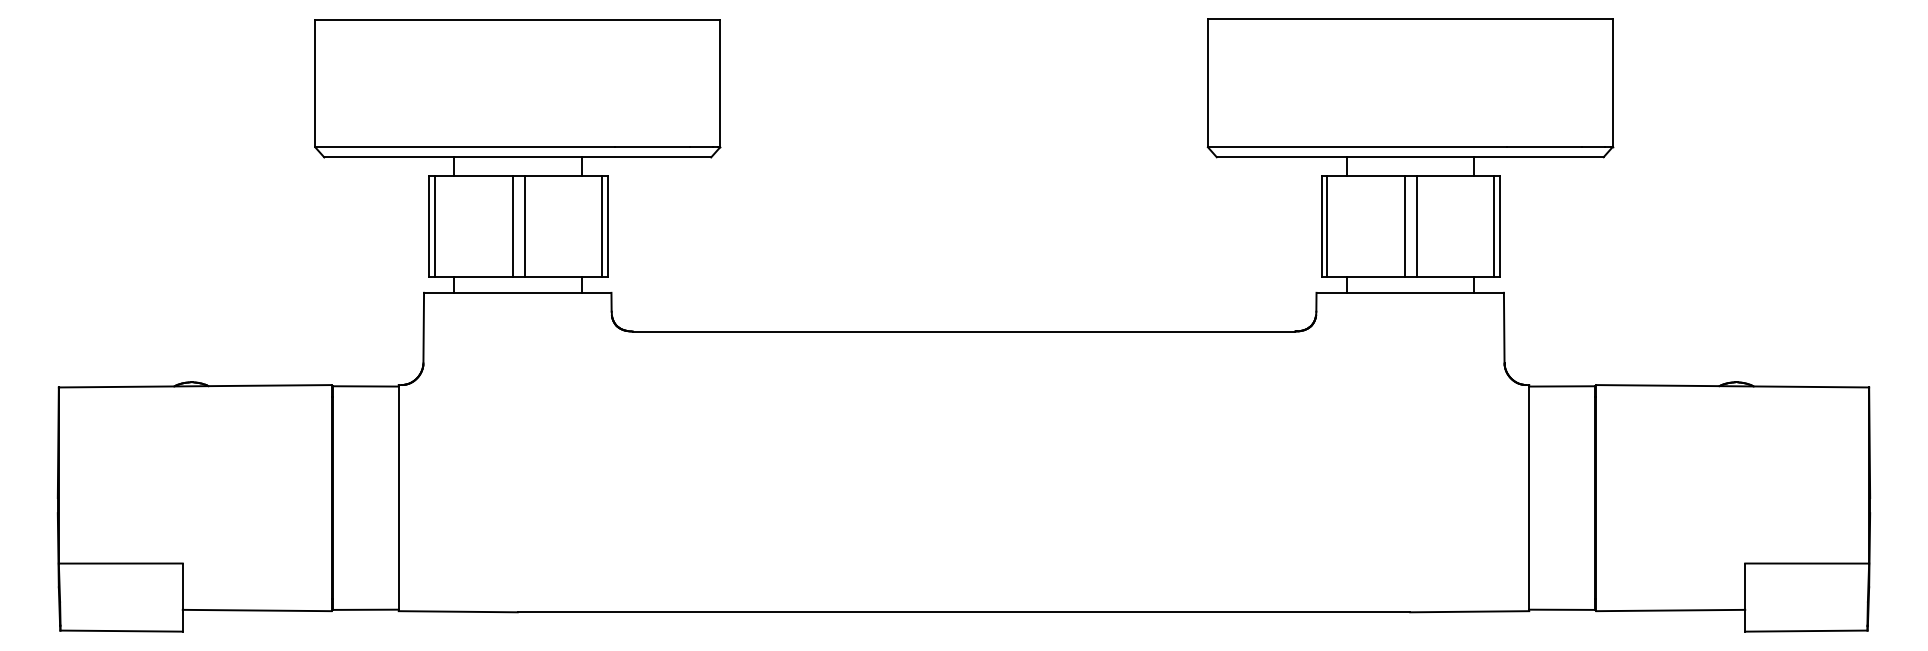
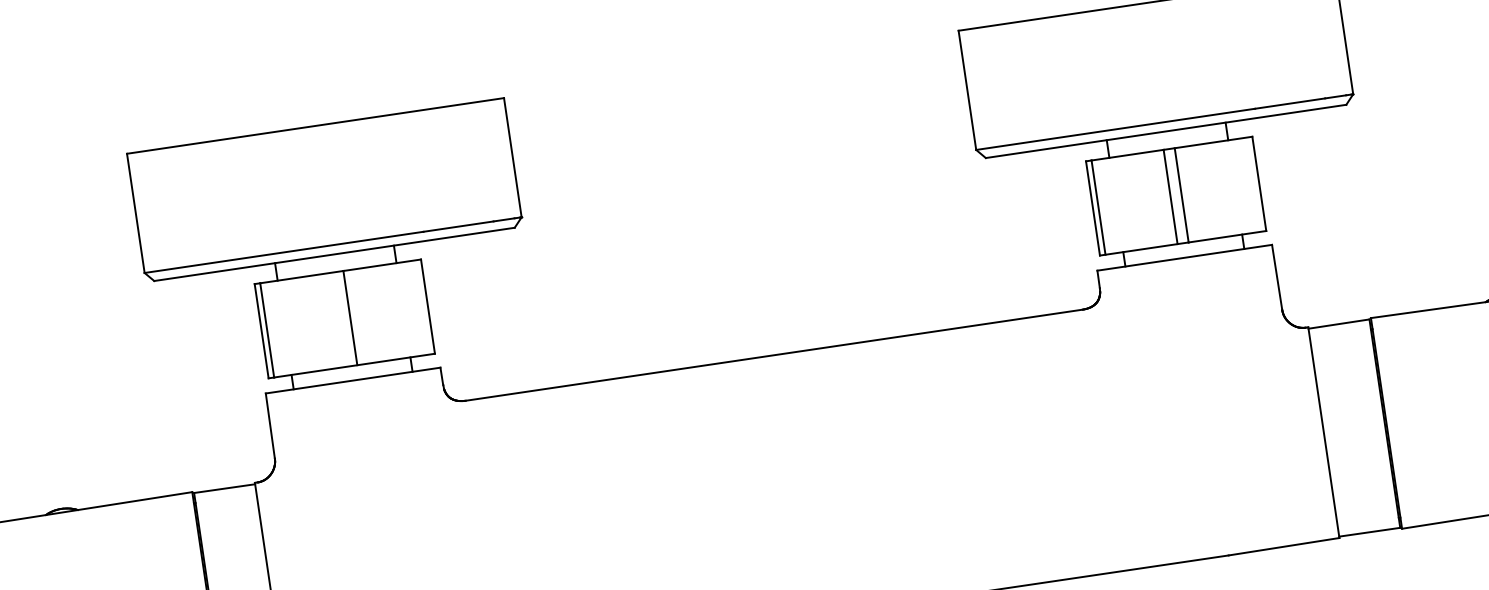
line: (512, 226) -> (339, 319), removed
line: (601, 226) -> (422, 307), removed
line: (1494, 226) -> (1254, 184), removed

